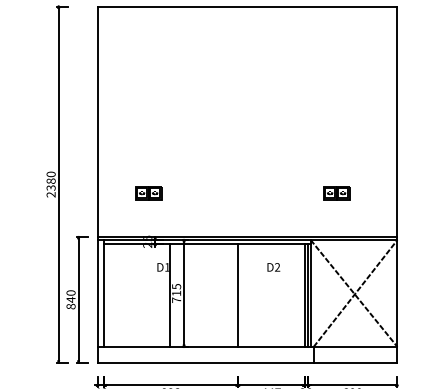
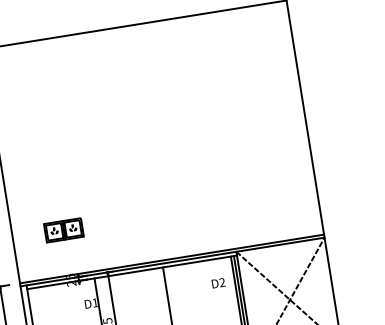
part: (148, 193) -> (64, 230), size x1.4
part: (336, 193) -> (255, 200), removed
text: (273, 267) -> (218, 283), moved

